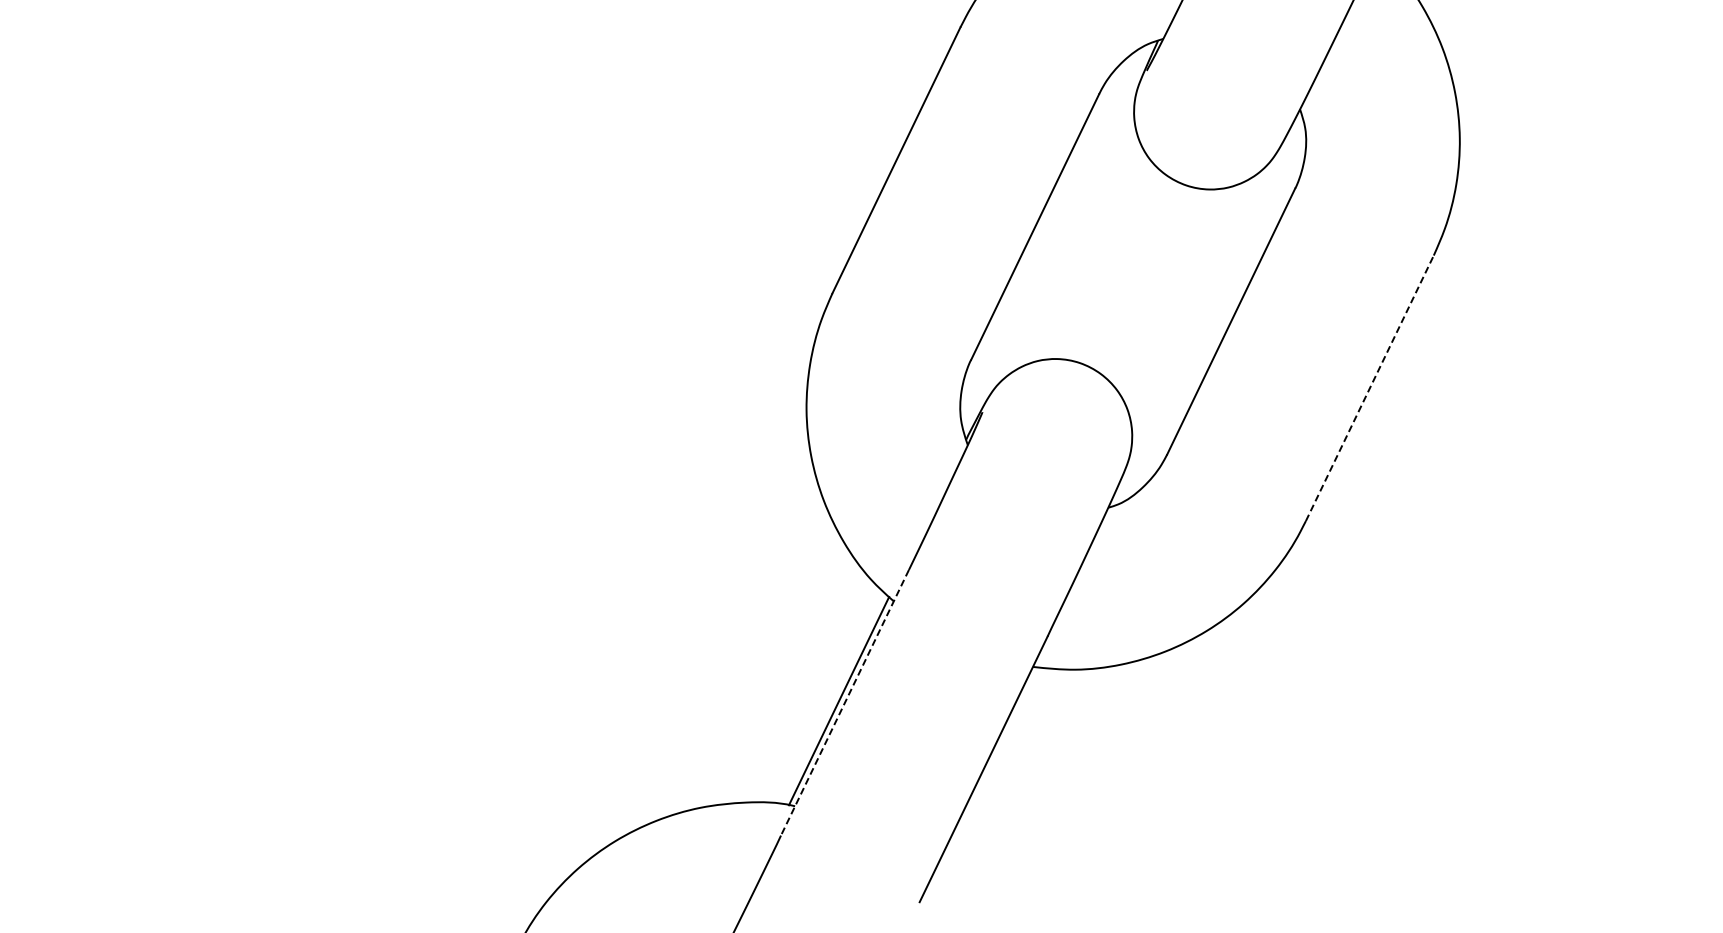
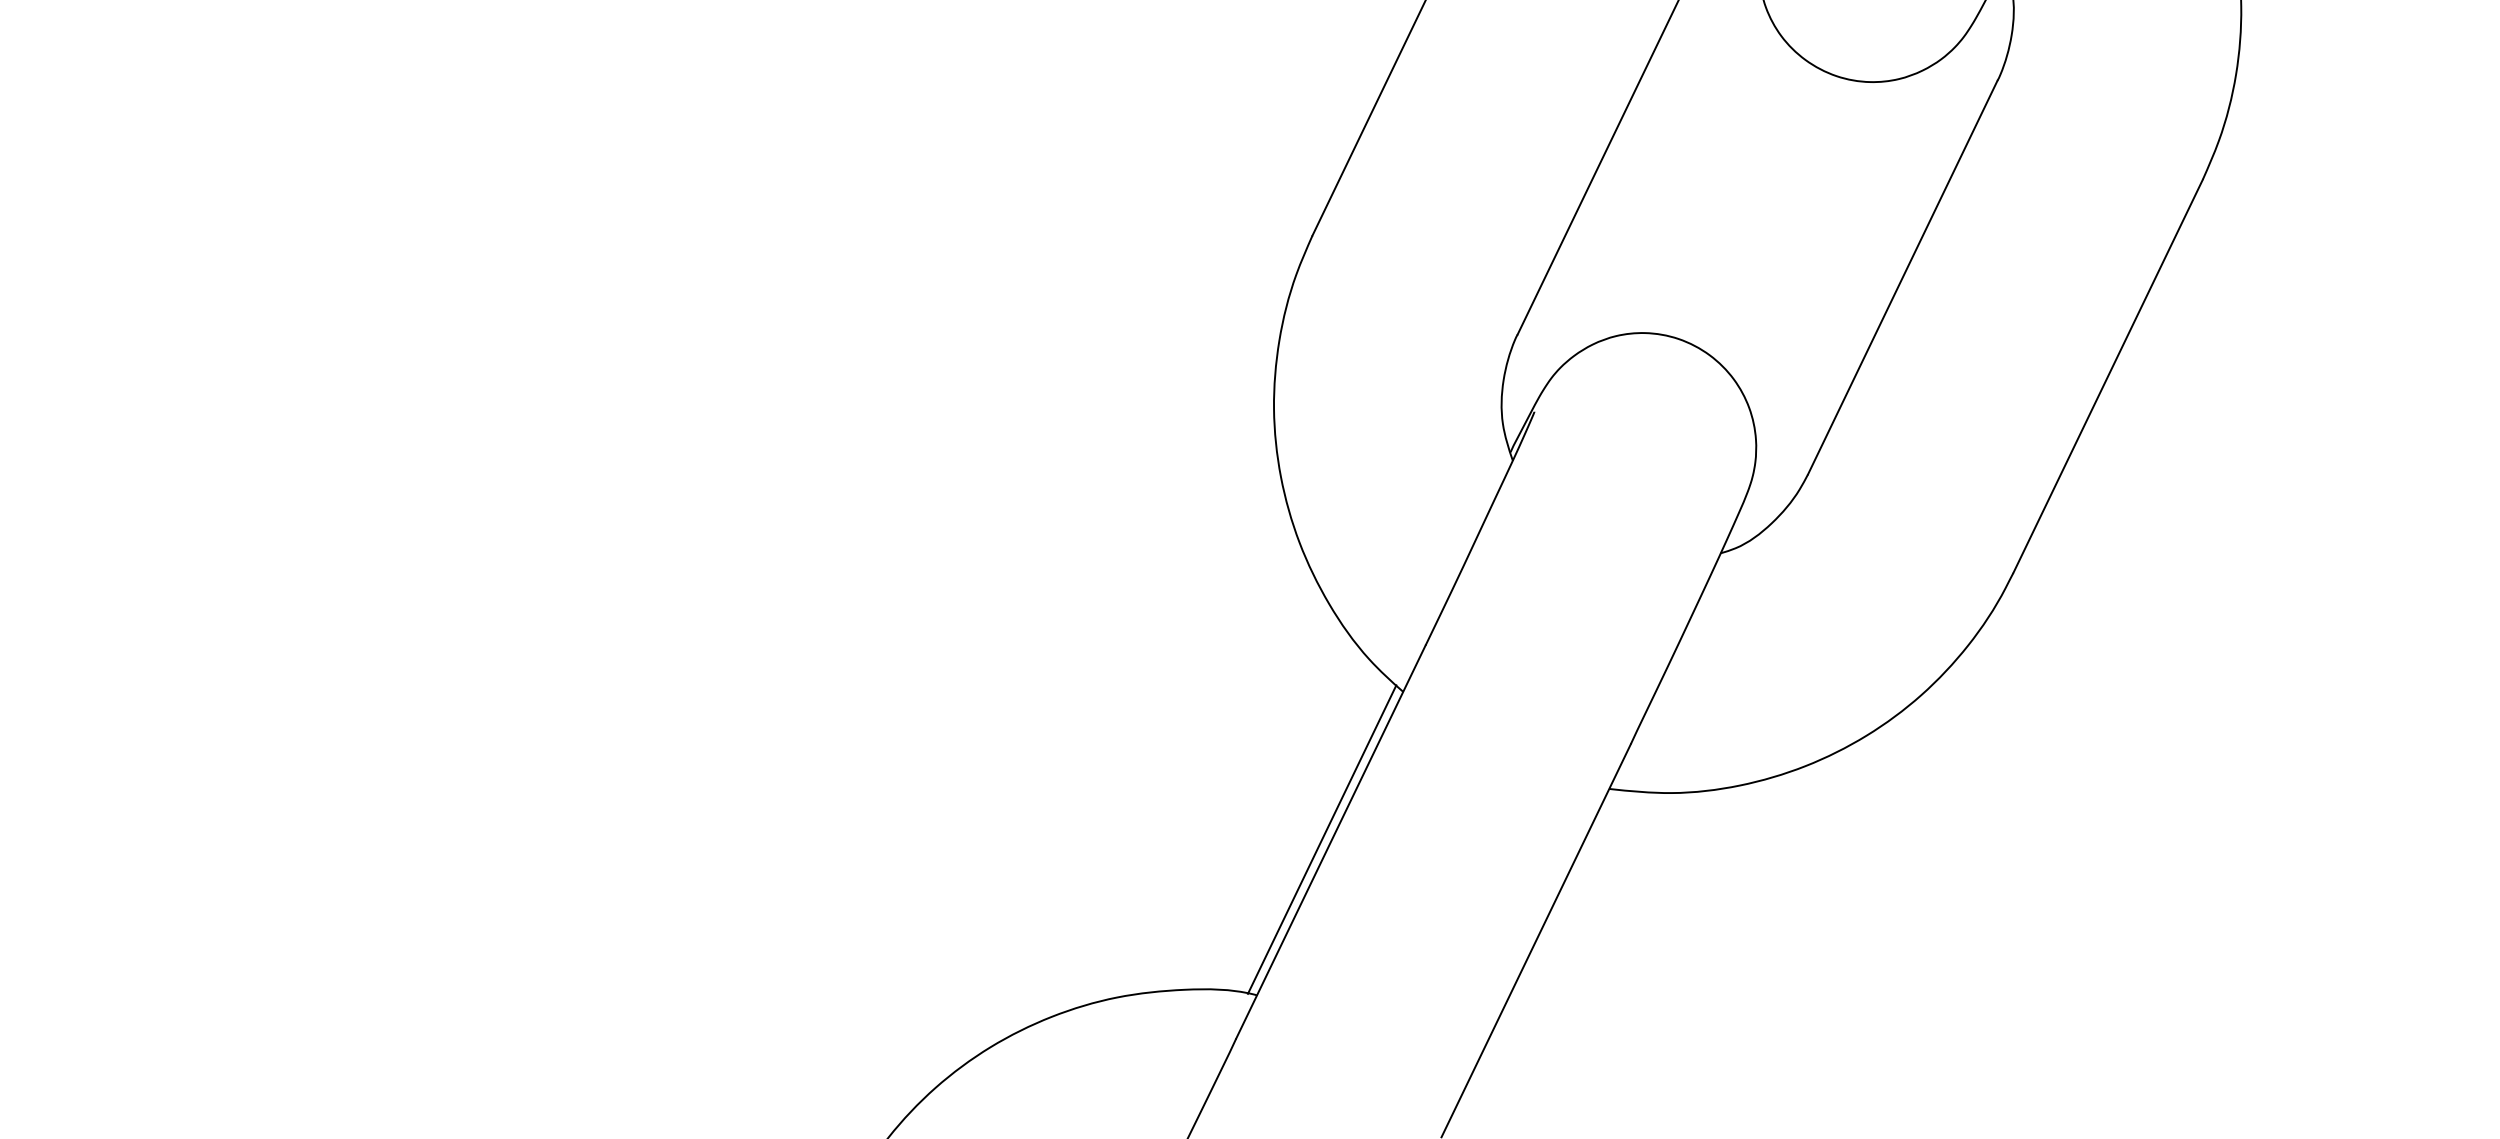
line: (1370, 387) -> (2108, 375), dashed -> solid
line: (844, 703) -> (1330, 843), dashed -> solid

